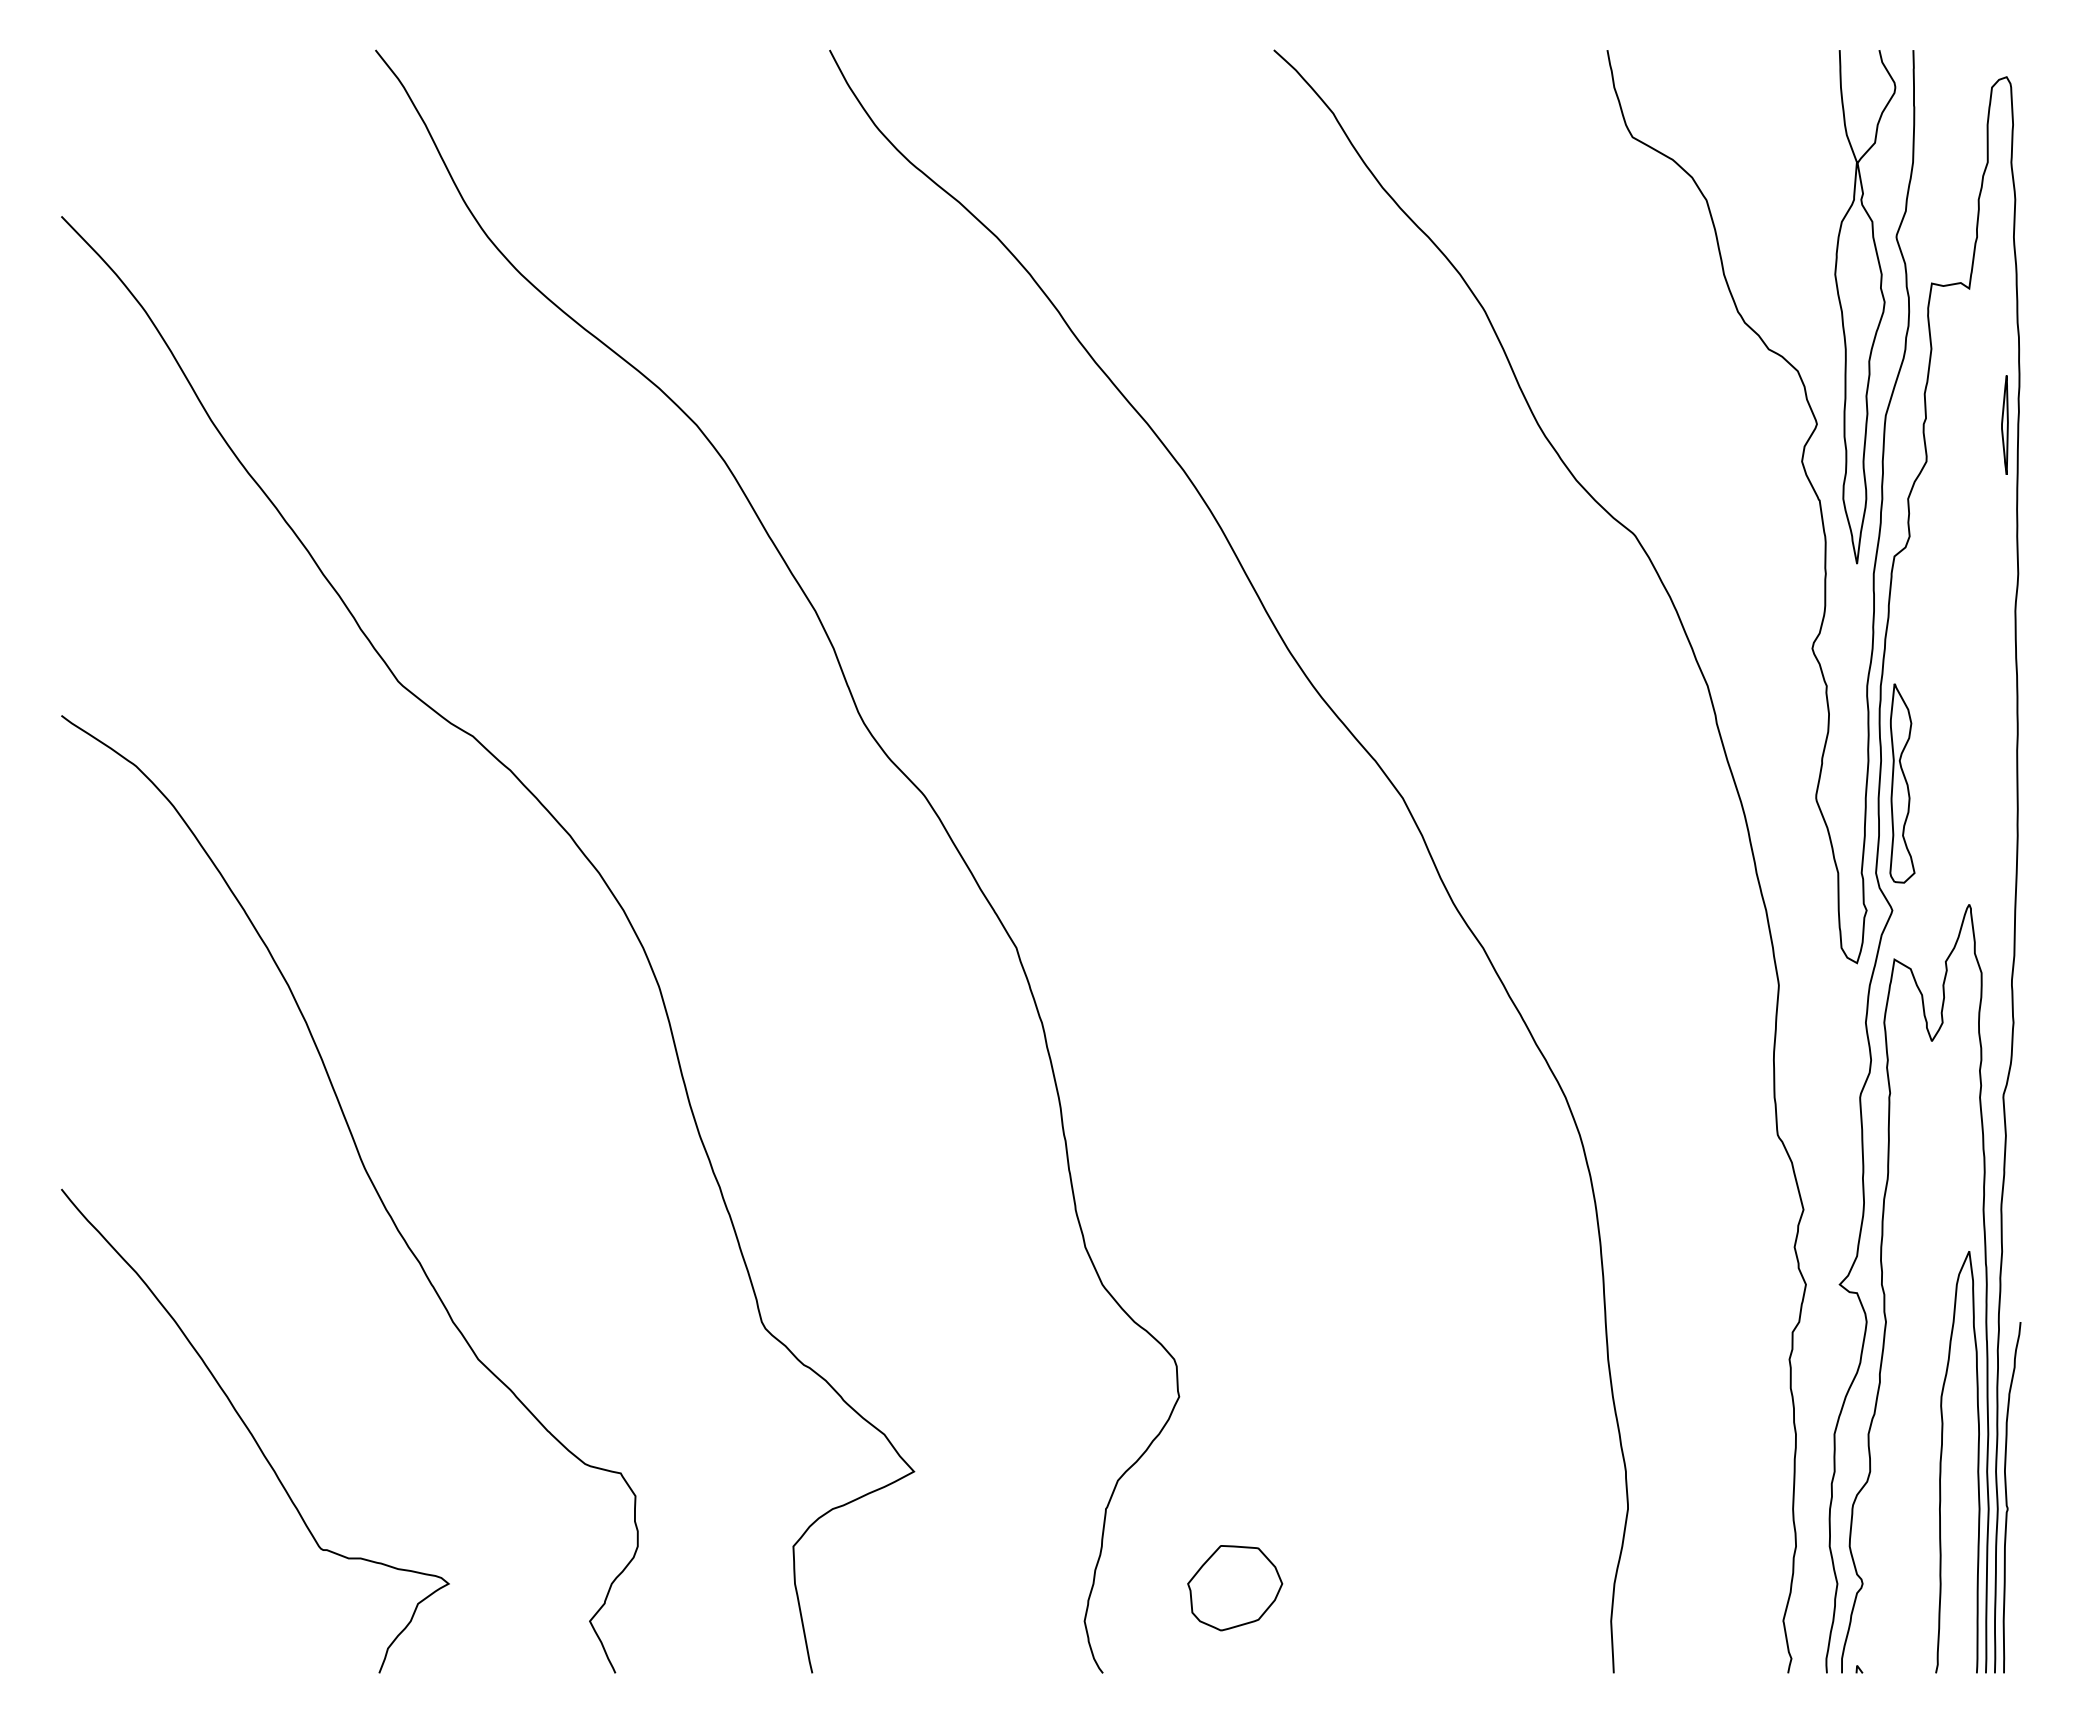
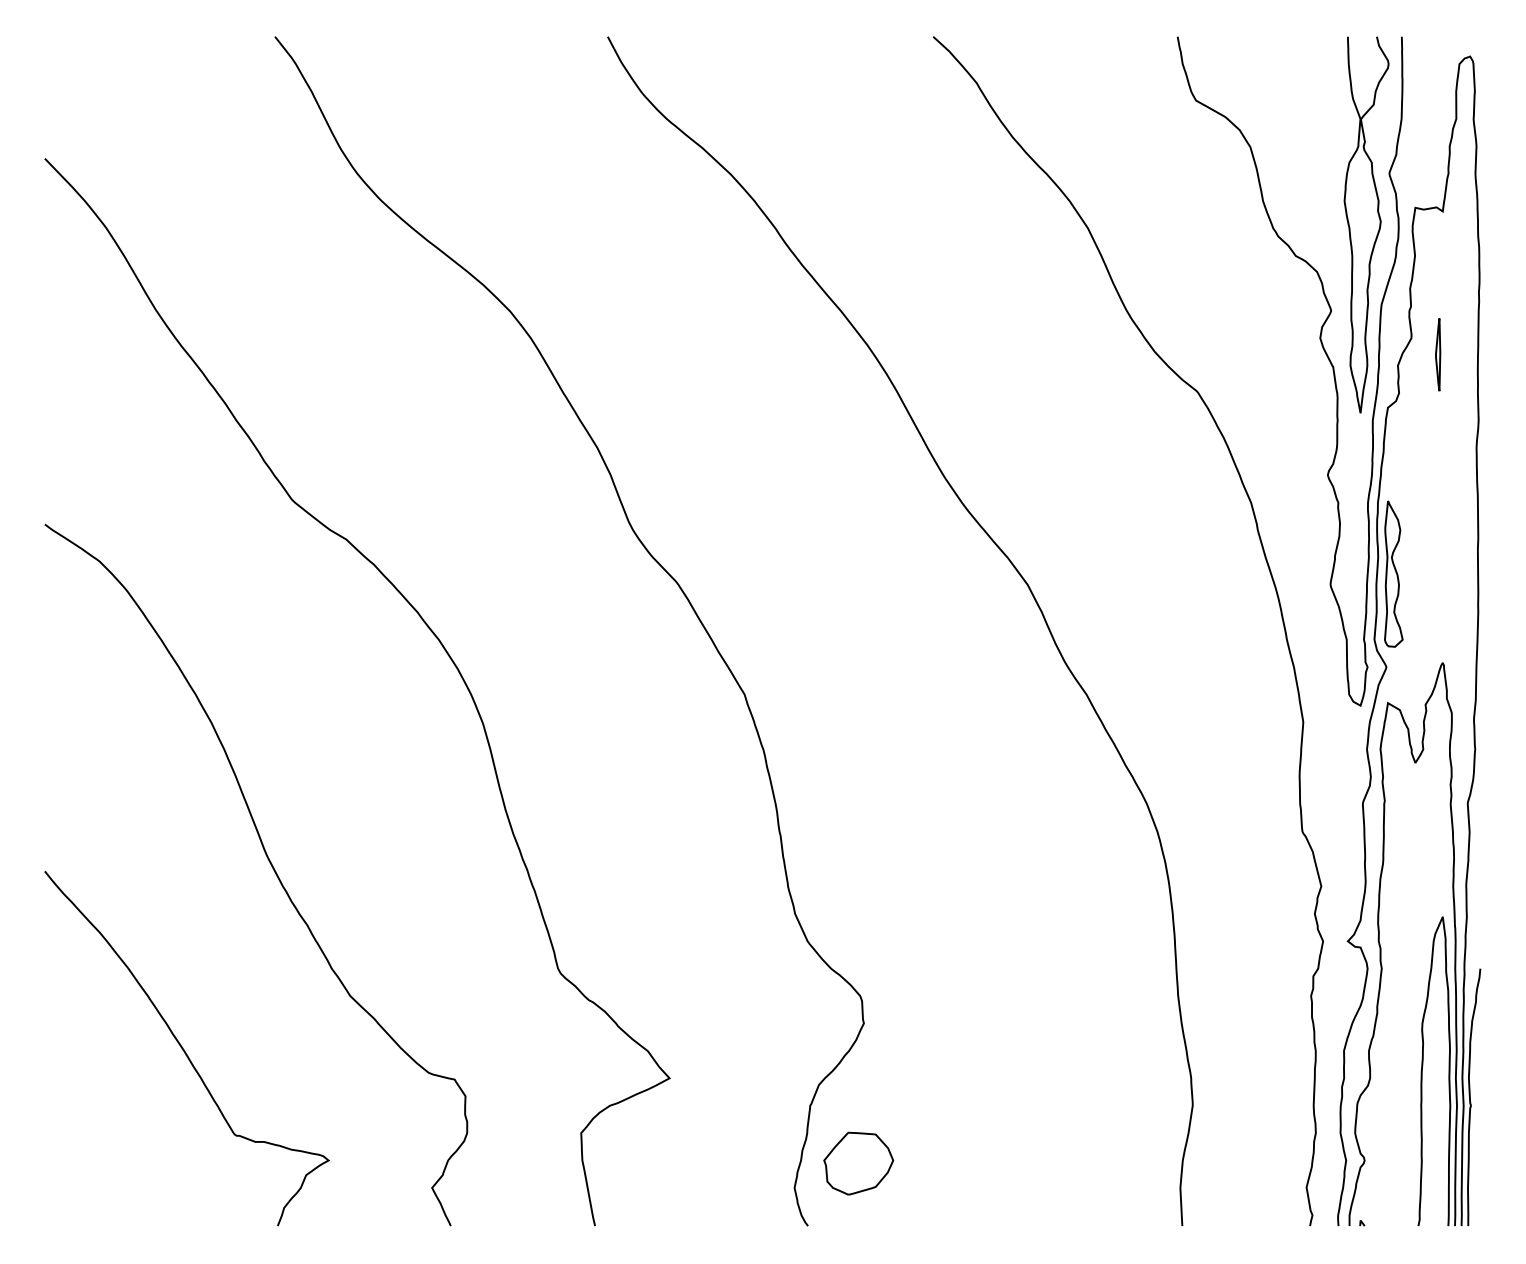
part: (2004, 424) -> (1437, 354), moved
part: (1235, 1588) -> (858, 1163), moved

